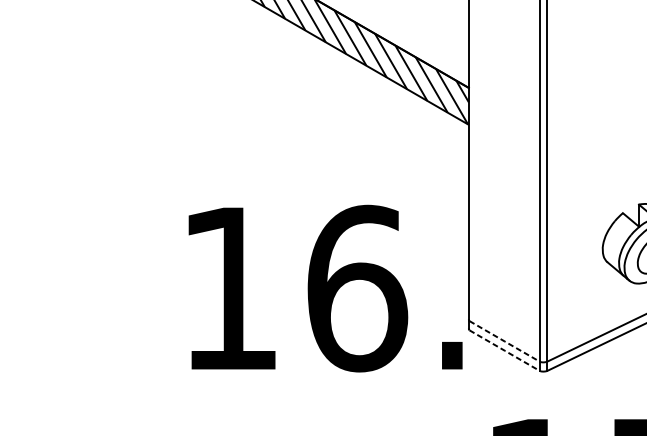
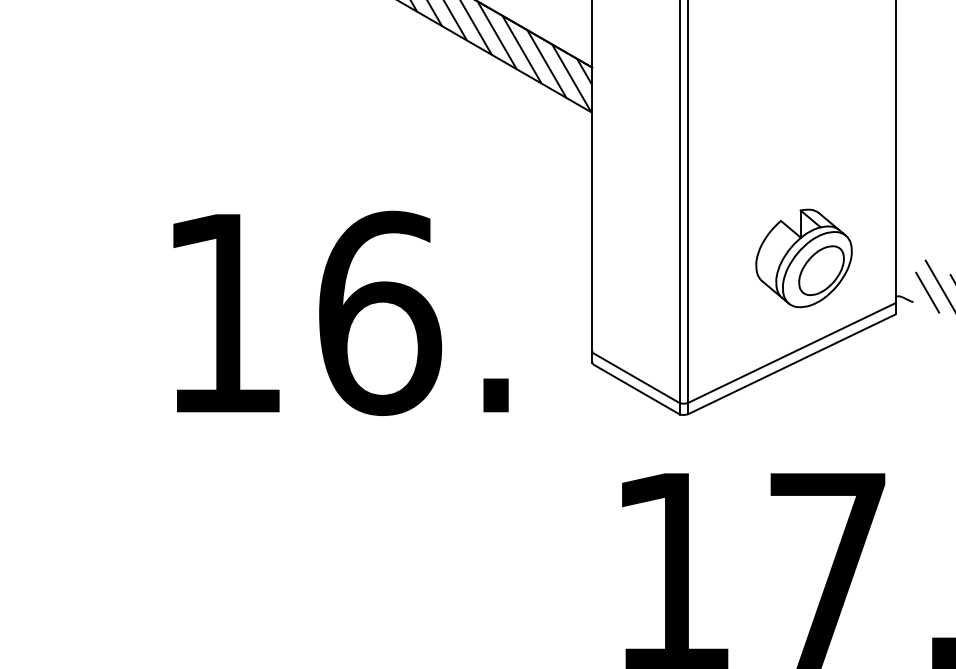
text: (325, 287) -> (340, 312), moved
line: (504, 341) -> (636, 378), dashed -> solid
line: (504, 350) -> (636, 389), dashed -> solid

